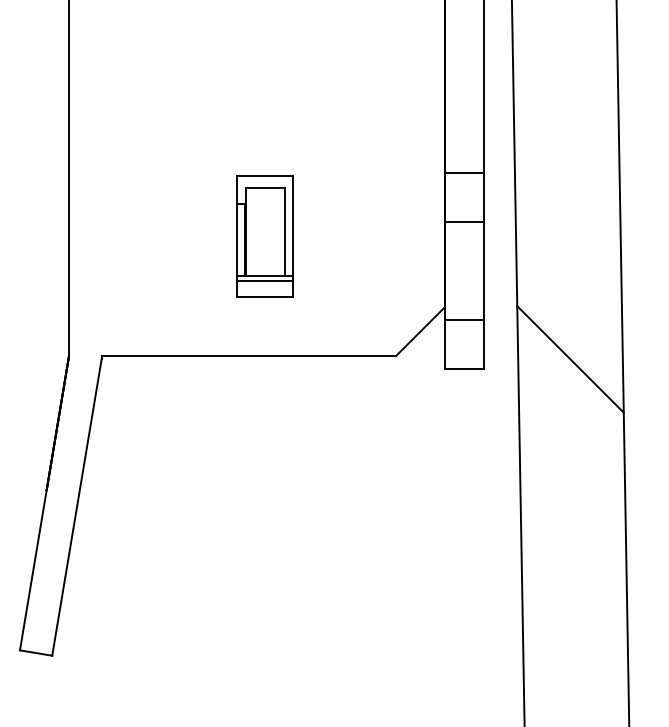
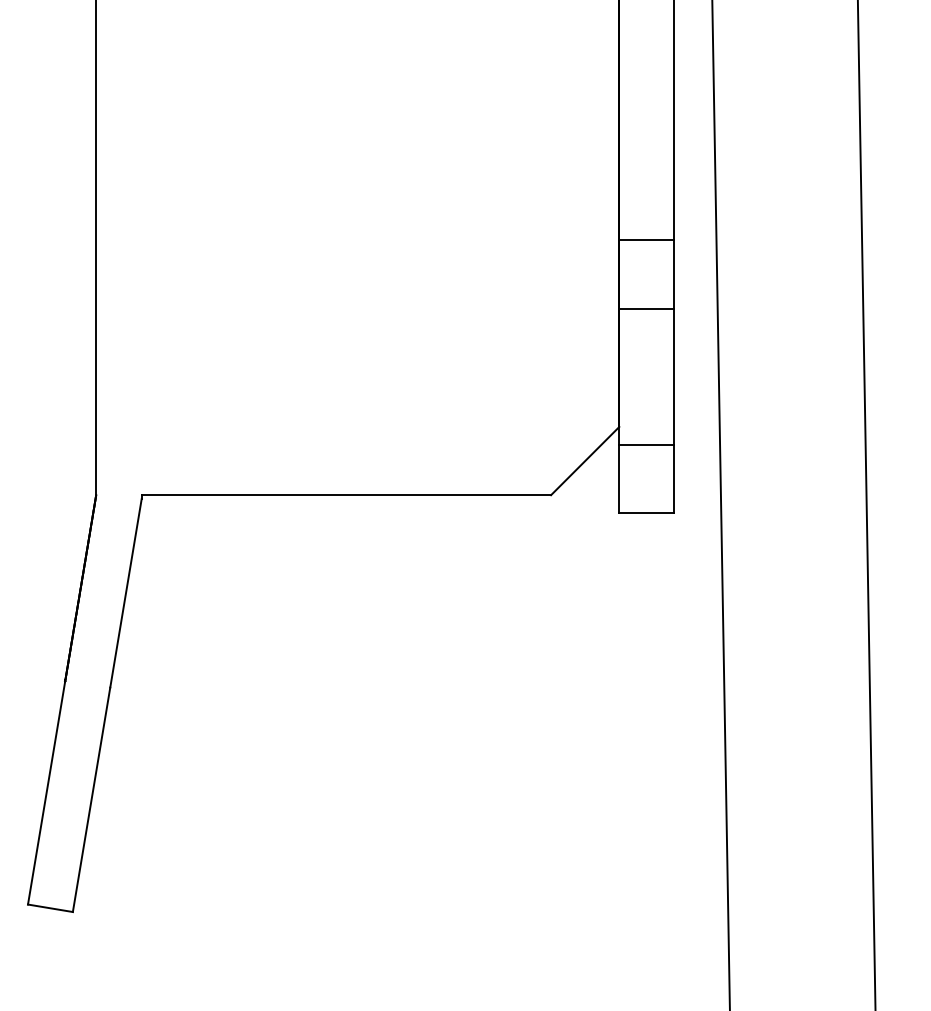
part: (264, 236) -> (368, 328), removed
line: (570, 359) -> (793, 499), removed

